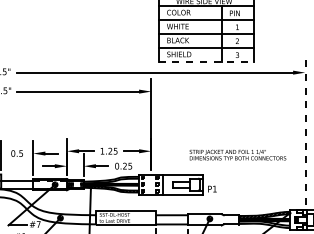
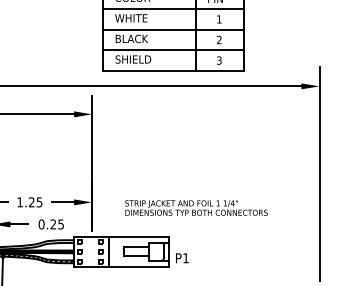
line: (206, 62) -> (173, 71), dashed -> solid
line: (305, 131) -> (319, 173), dashed -> solid
text: (237, 154) -> (195, 207), moved

